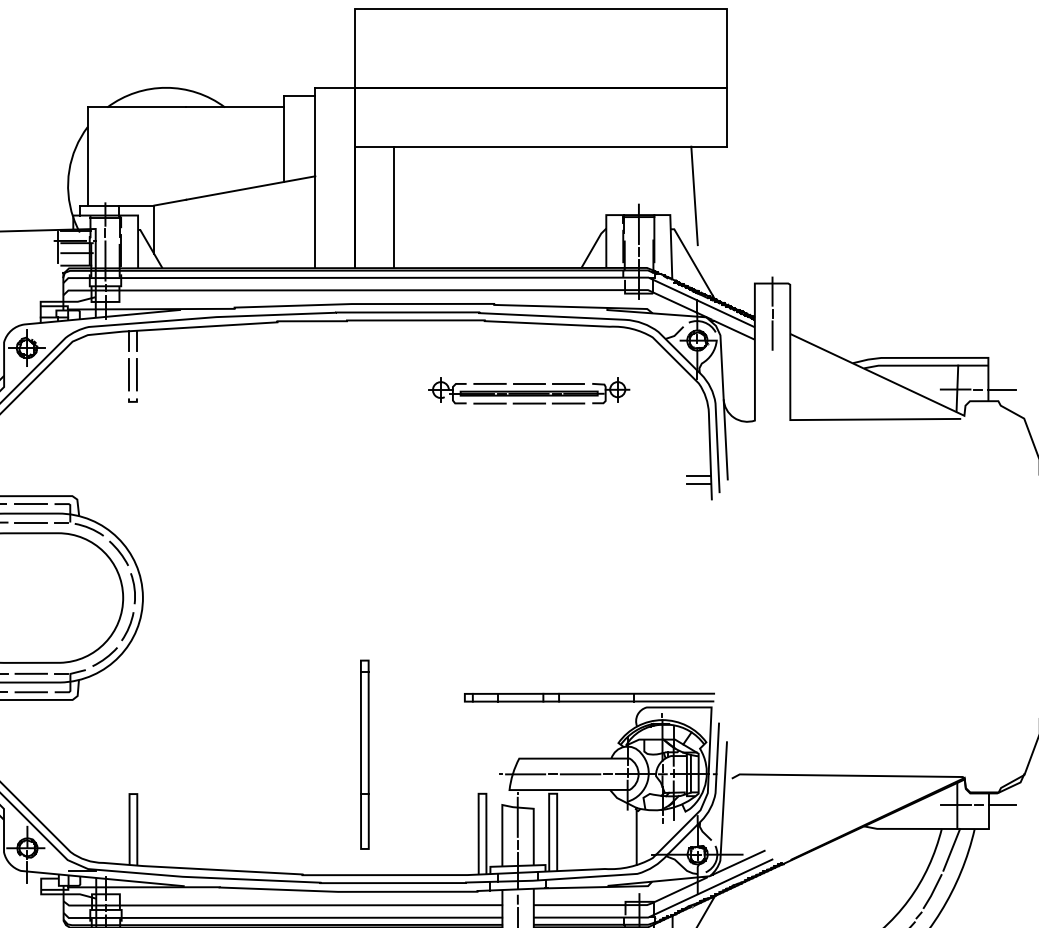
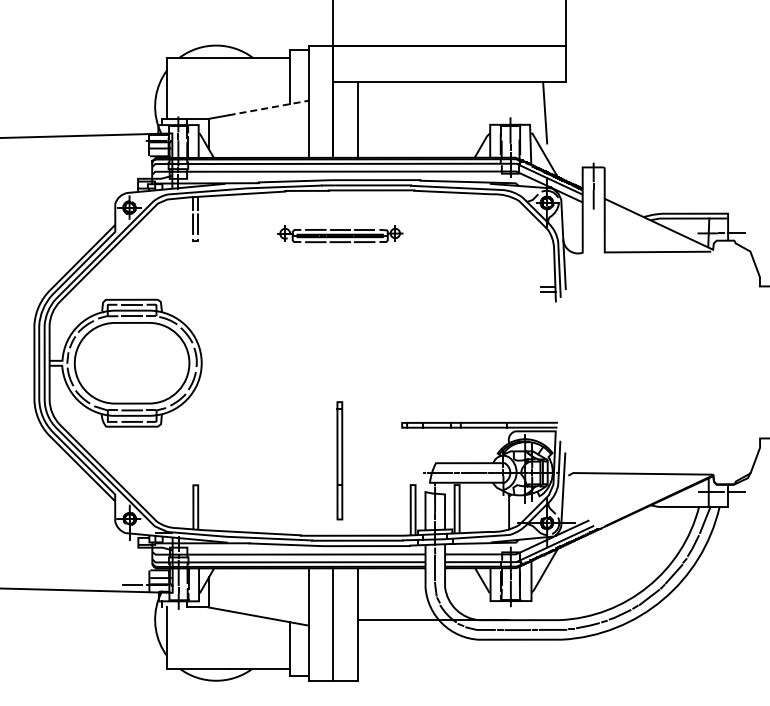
line: (250, 187) -> (268, 107), solid -> dashed
part: (529, 391) -> (340, 234), moved

